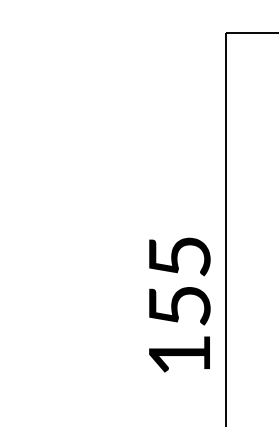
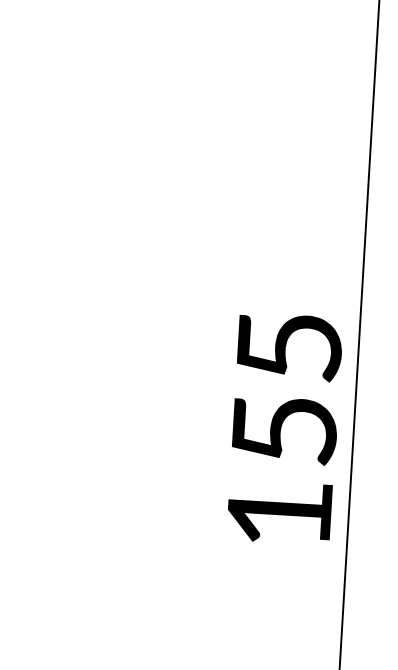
text: (179, 304) -> (284, 427), moved

